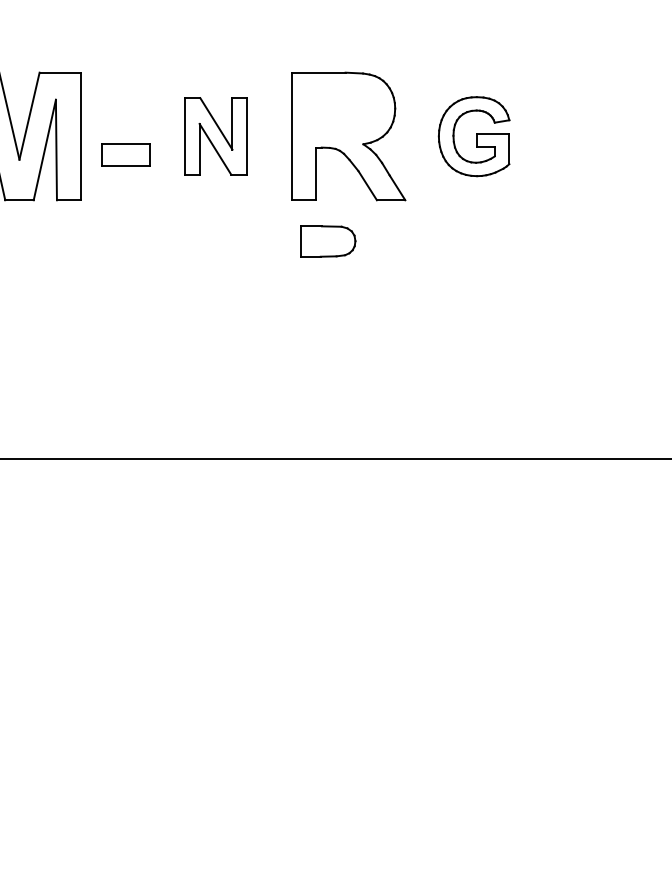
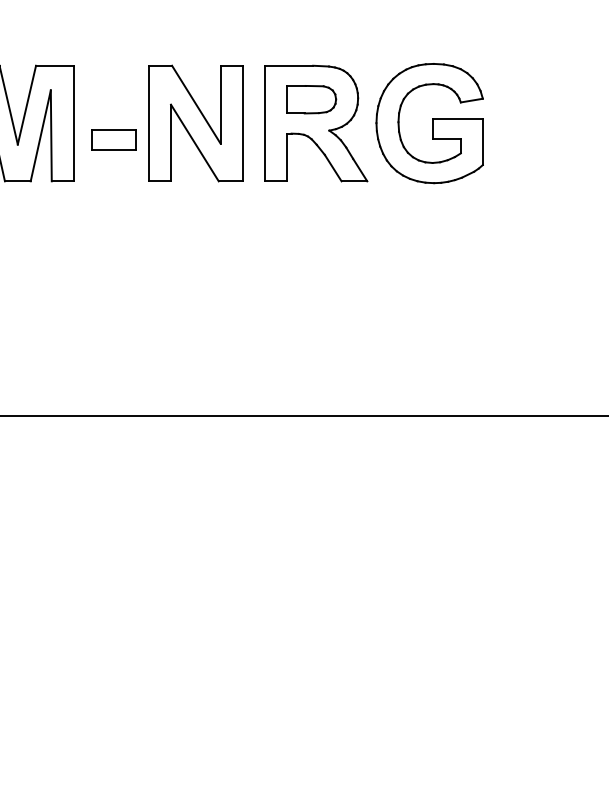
part: (215, 136) -> (195, 123), size x1.67
part: (474, 136) -> (429, 123), size x1.67
part: (328, 241) -> (311, 99), moved

